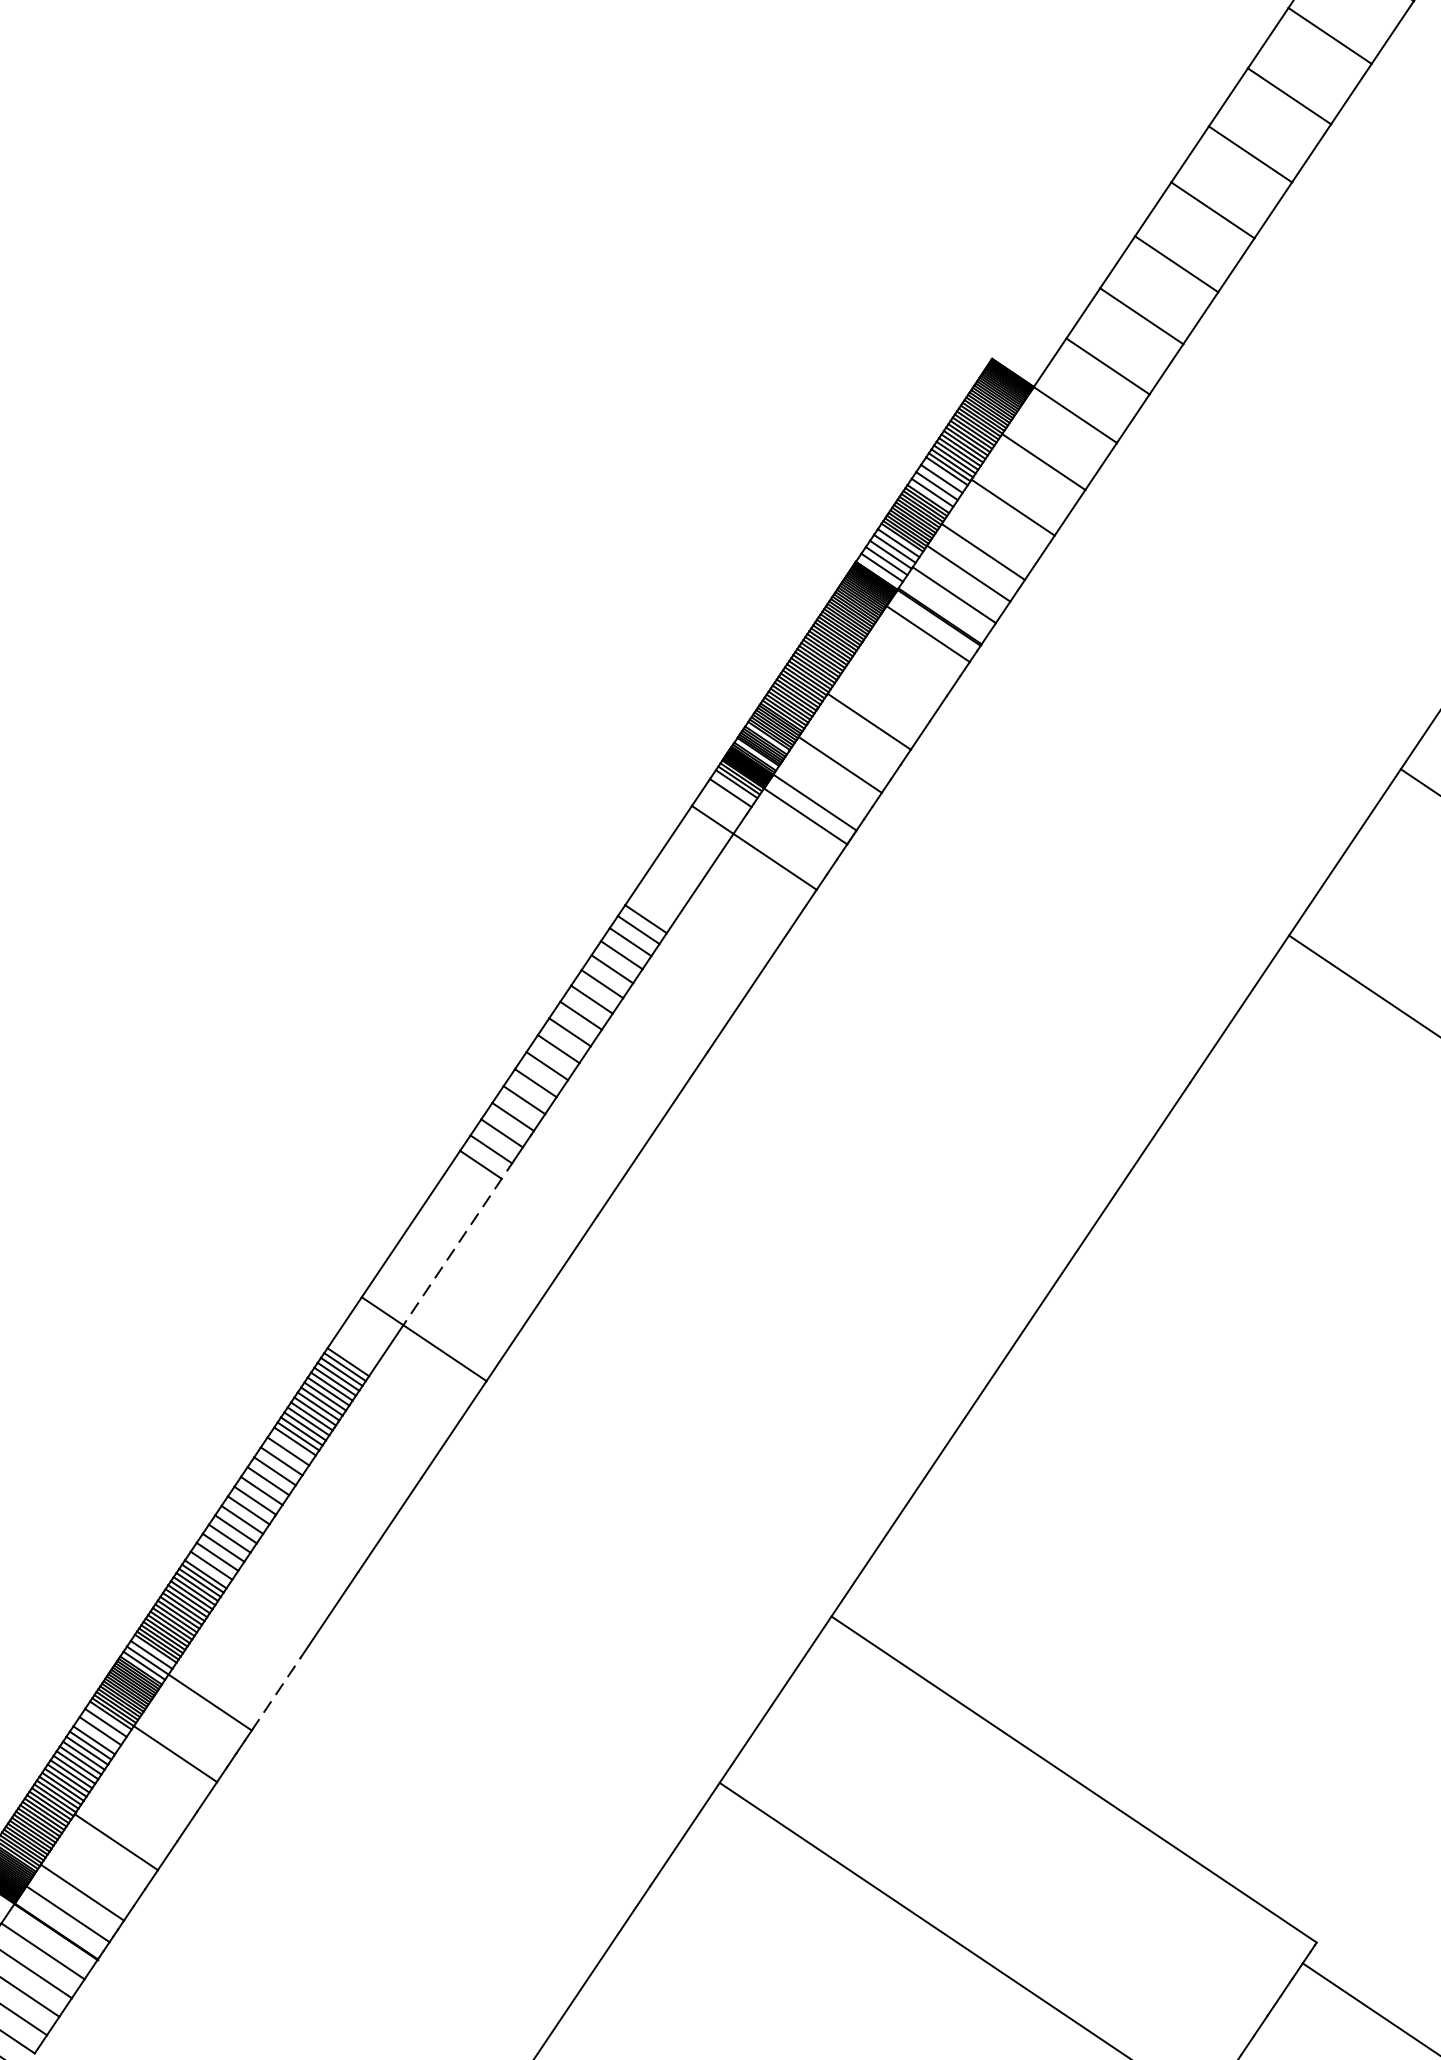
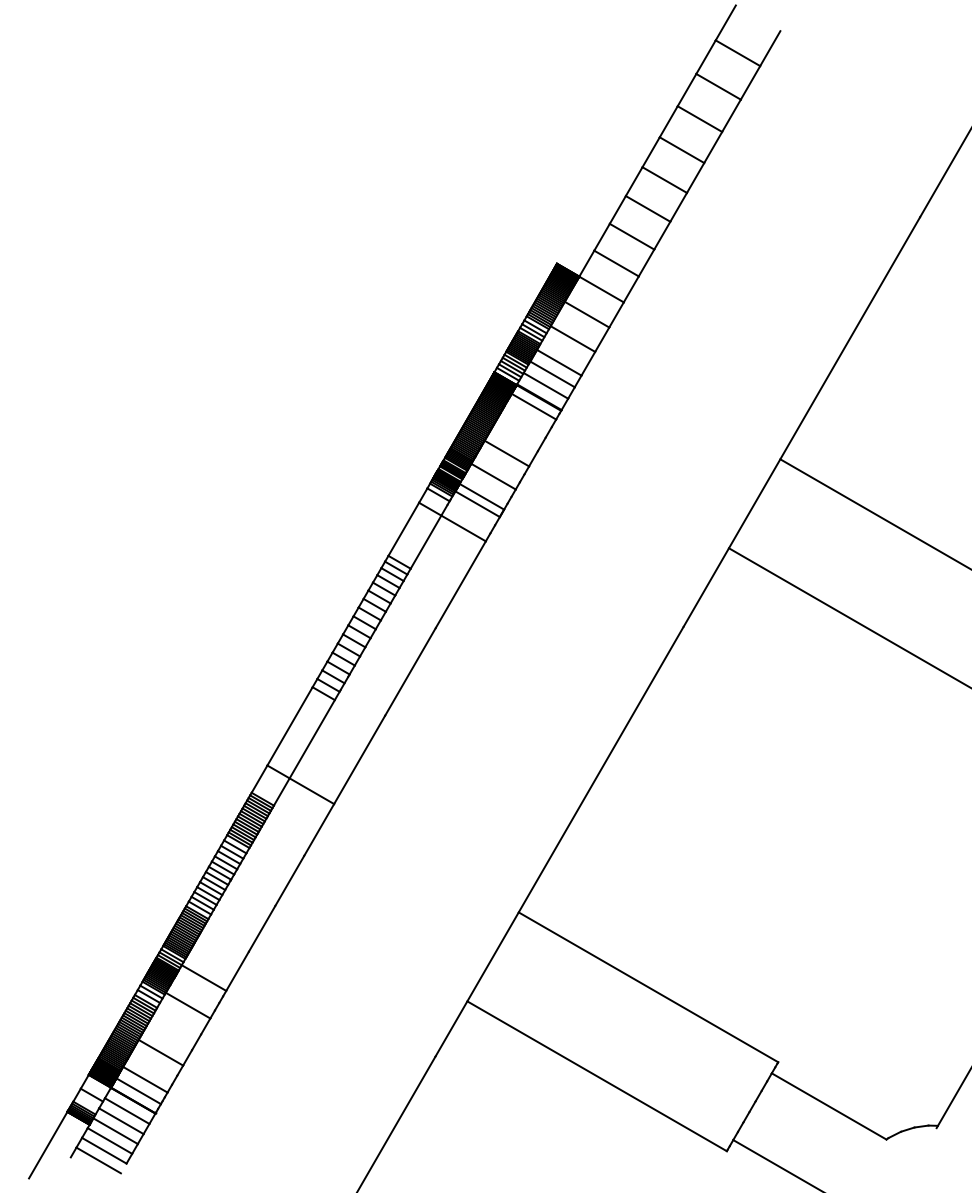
line: (457, 1243) -> (314, 734), dashed -> solid
line: (276, 1694) -> (237, 971), dashed -> solid

